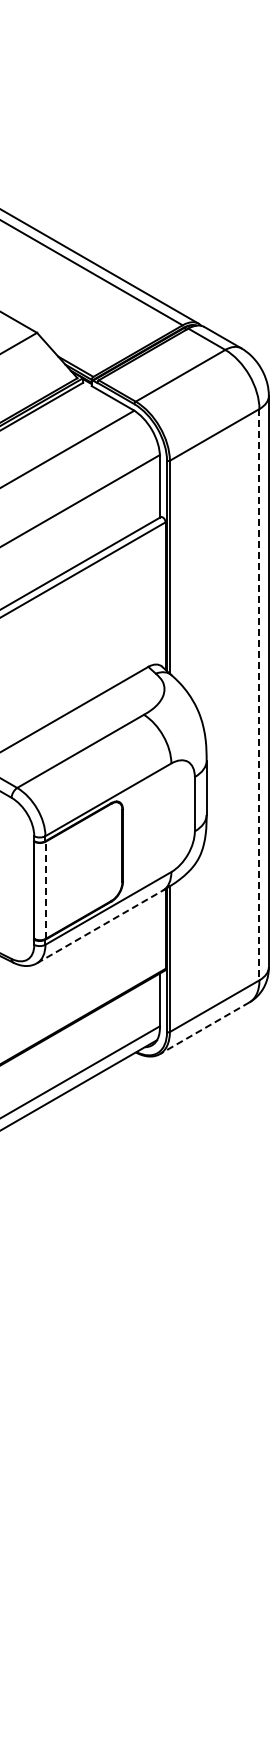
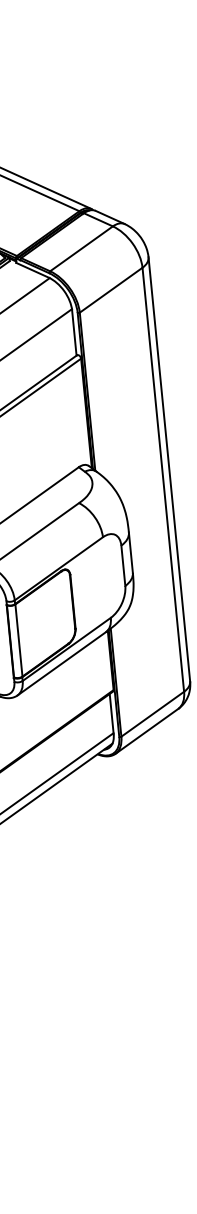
line: (259, 694) -> (163, 479), dashed -> solid
line: (45, 890) -> (18, 640), dashed -> solid
line: (99, 926) -> (61, 663), dashed -> solid
line: (204, 1028) -> (146, 731), dashed -> solid

